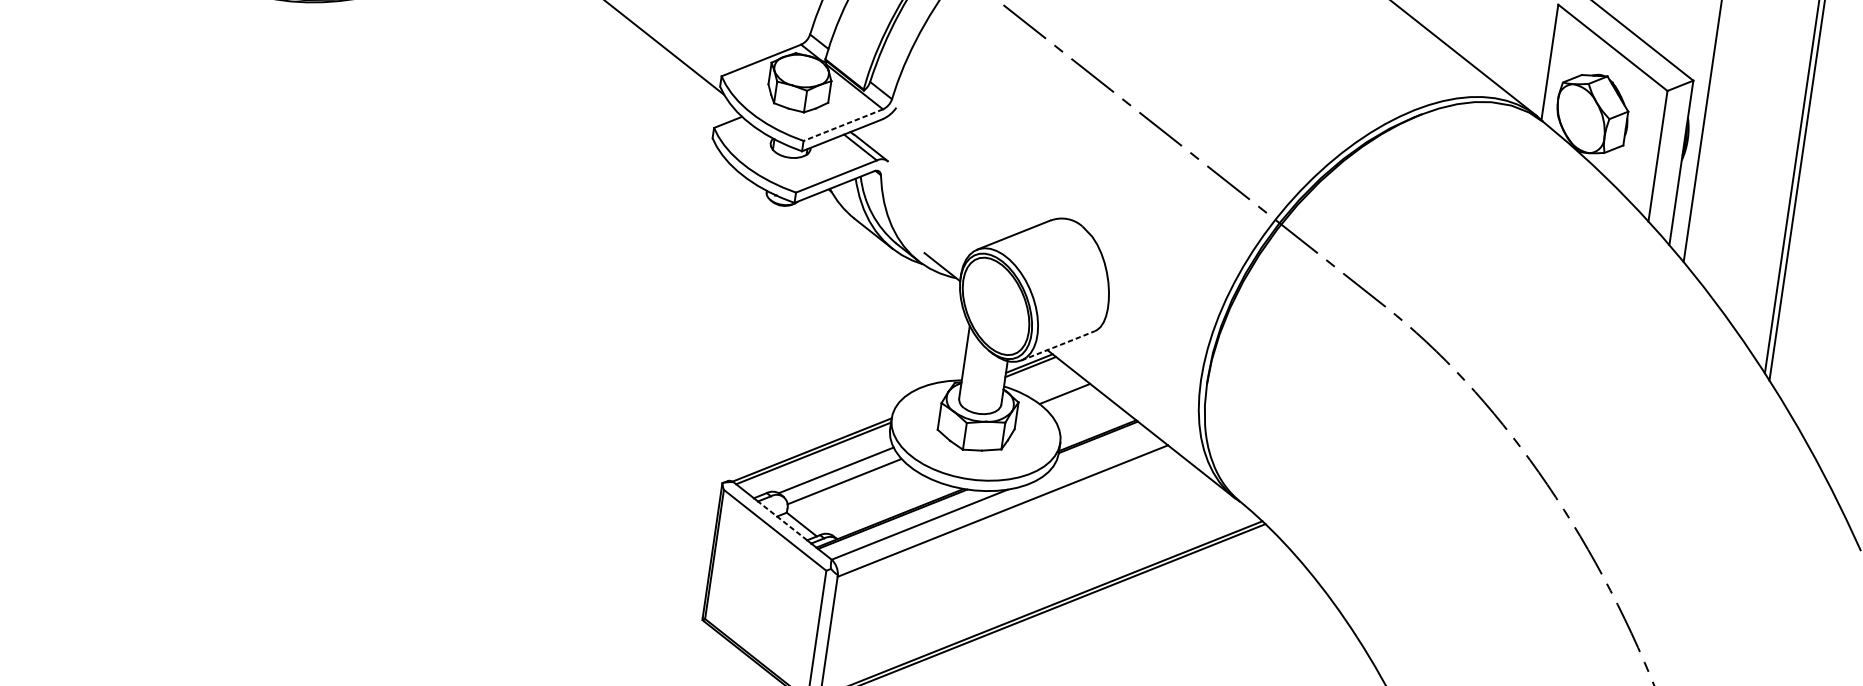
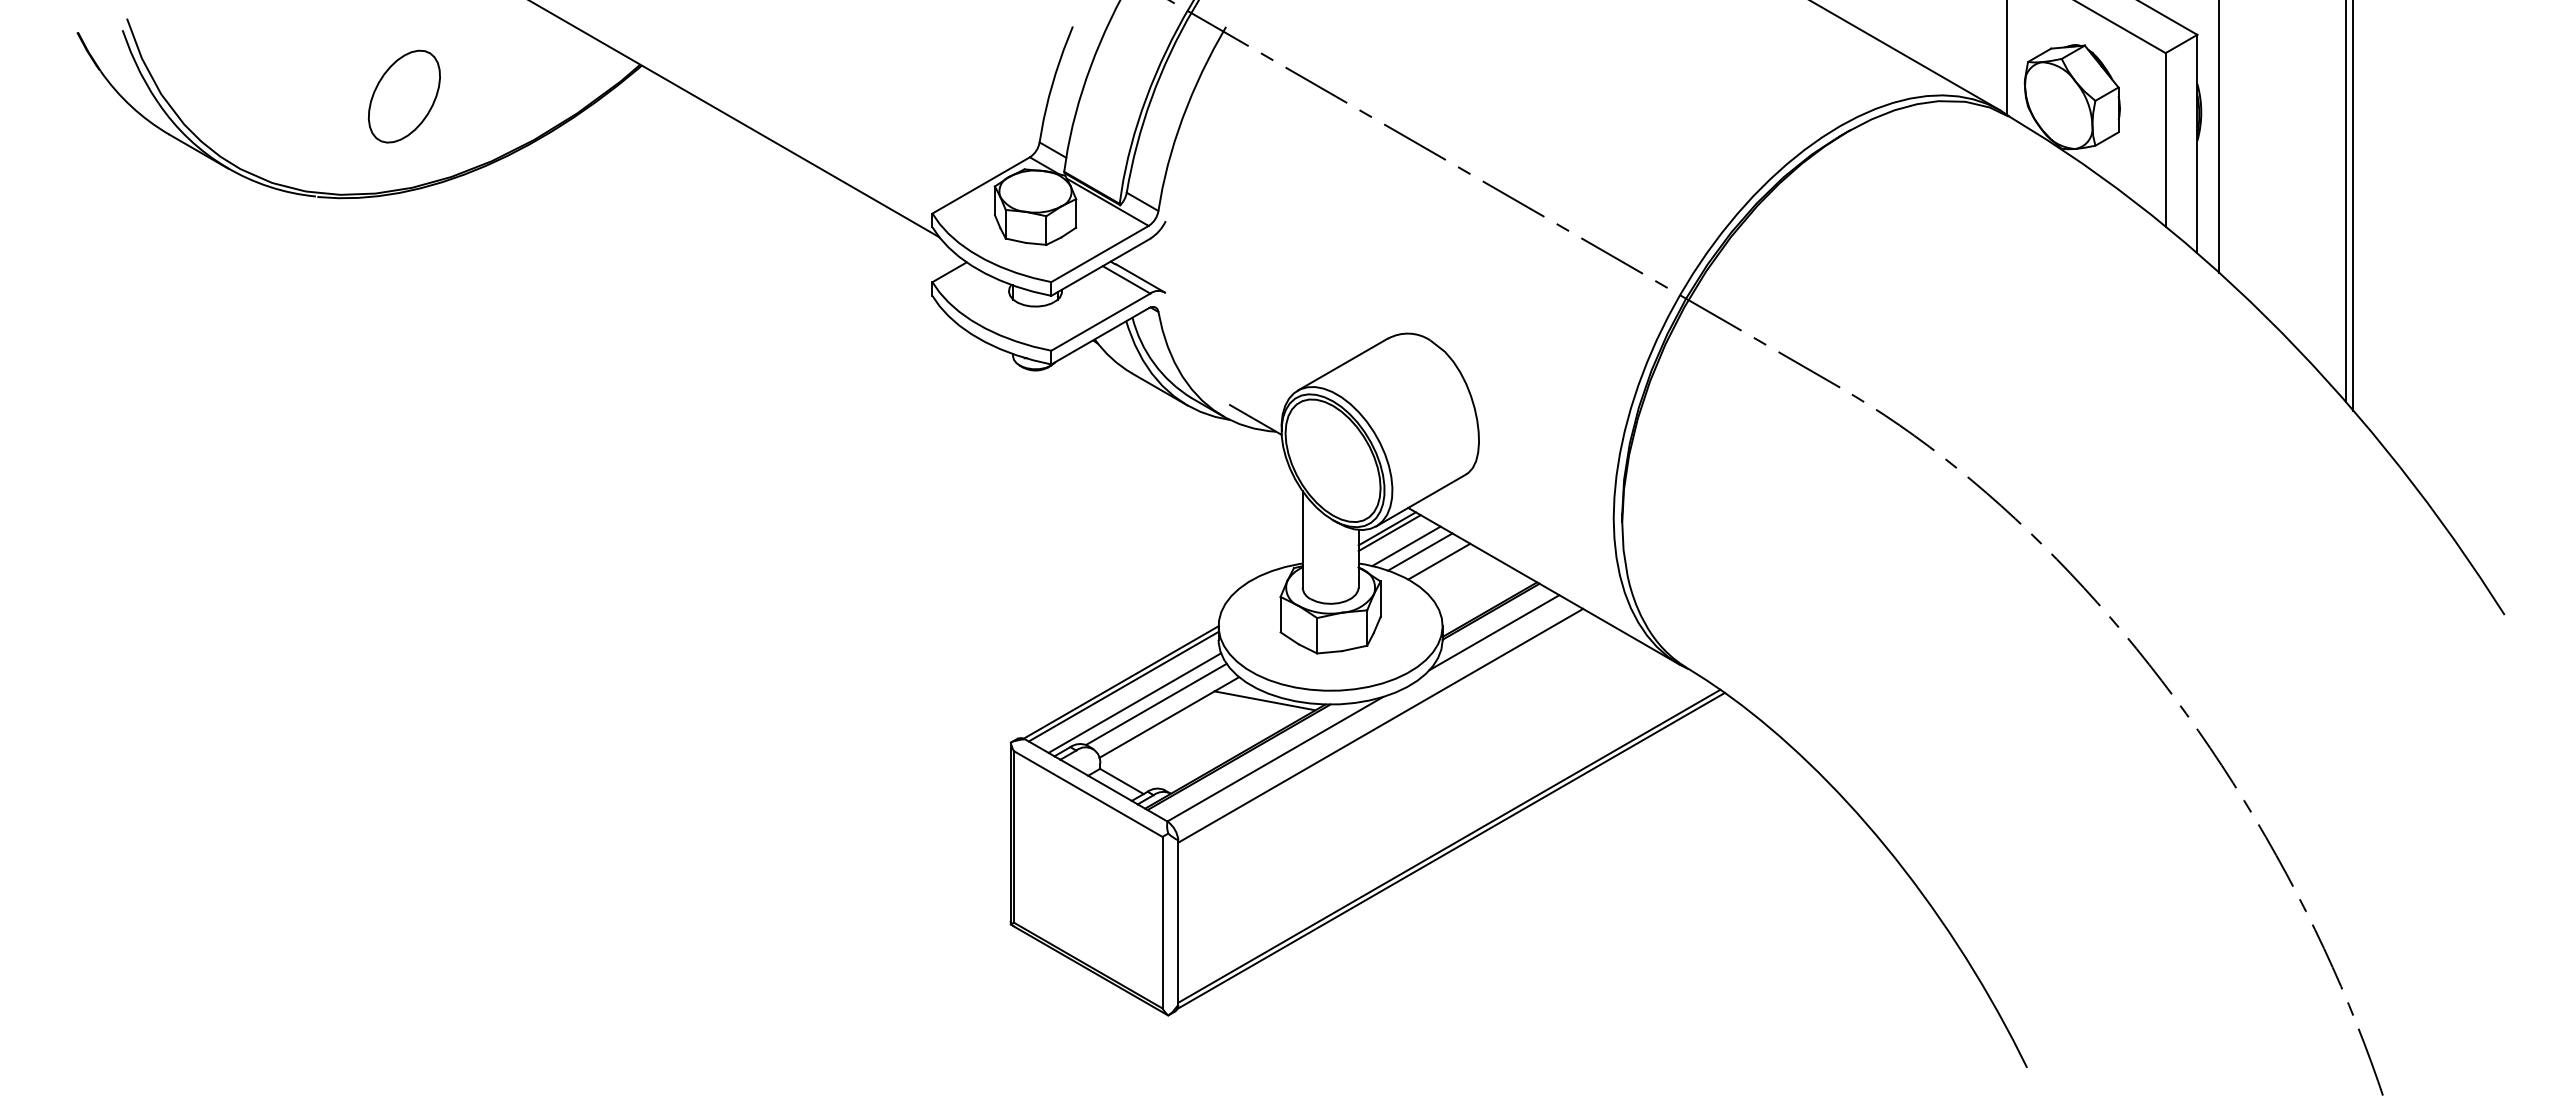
line: (842, 125) -> (1099, 254), dashed -> solid
line: (1058, 345) -> (1421, 500), dashed -> solid
line: (1041, 378) -> (1406, 546), added
line: (1051, 384) -> (1420, 551), added
line: (1098, 453) -> (1494, 632), added
line: (820, 466) -> (1134, 702), added
line: (918, 479) -> (1264, 700), added
line: (782, 520) -> (1095, 780), dashed -> solid

